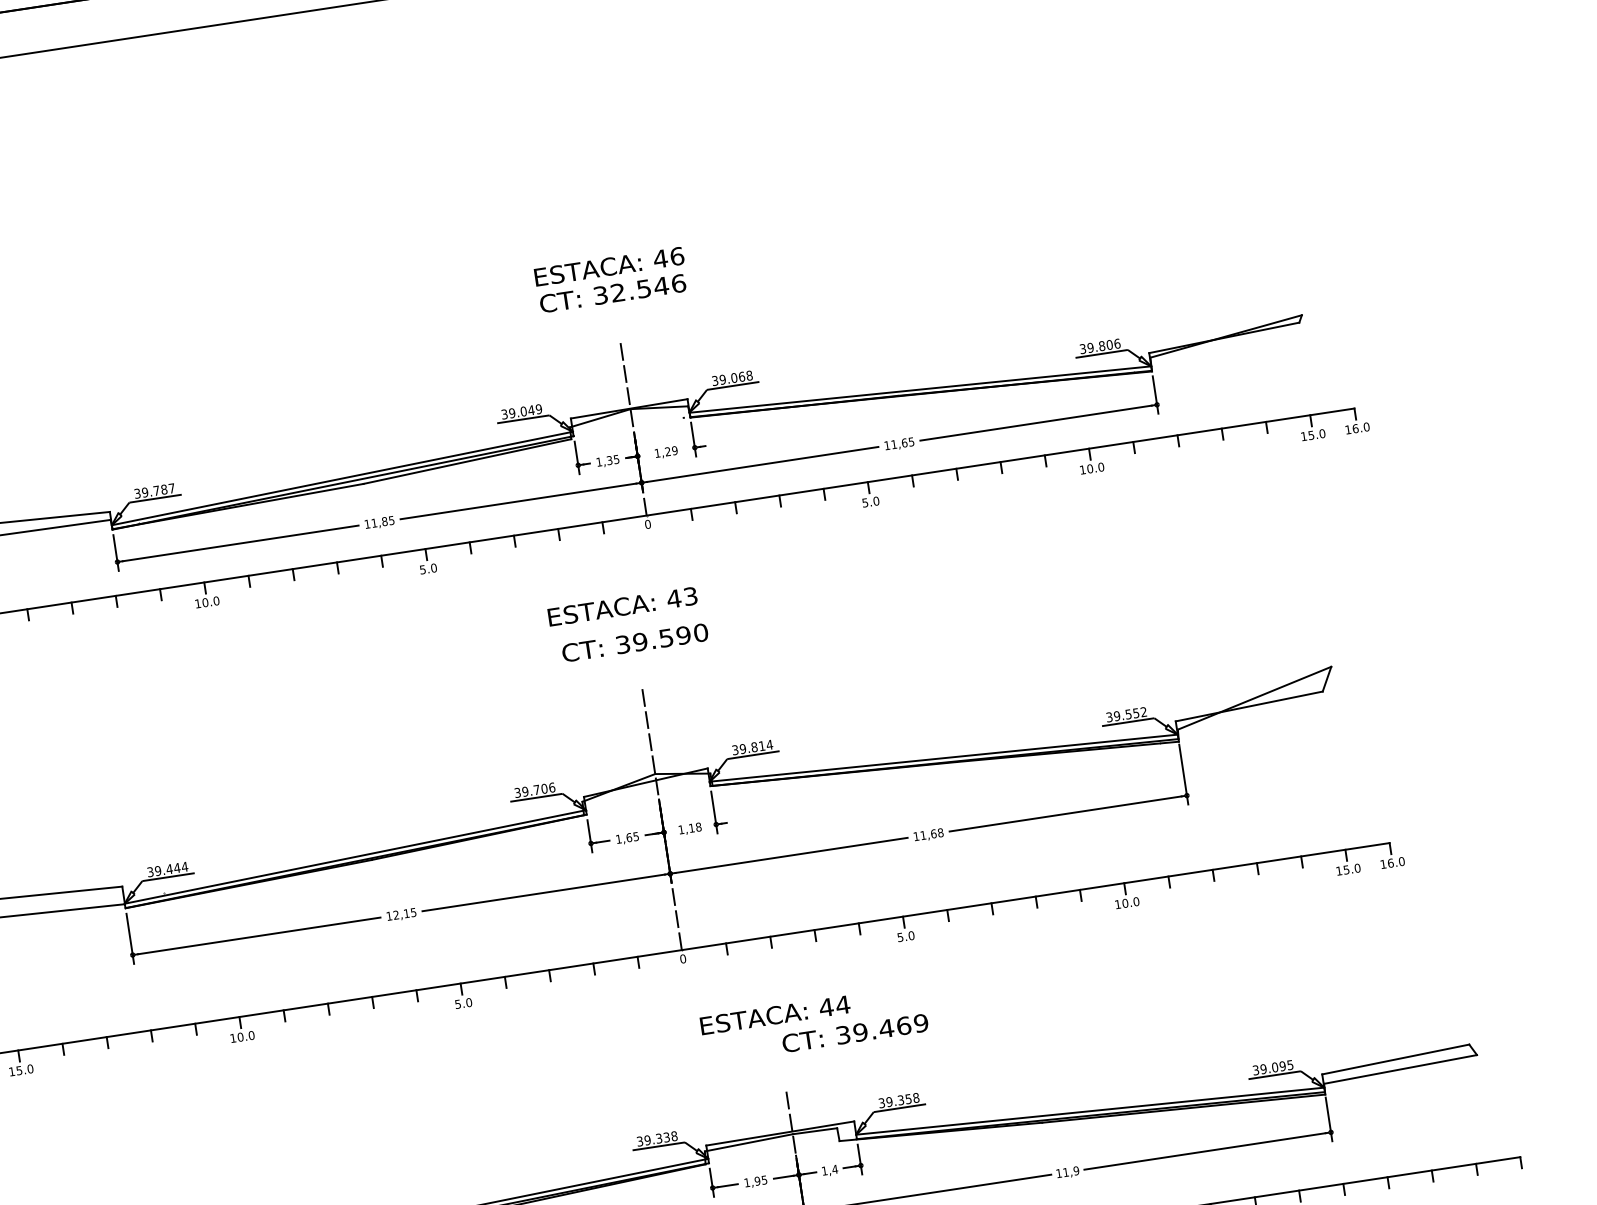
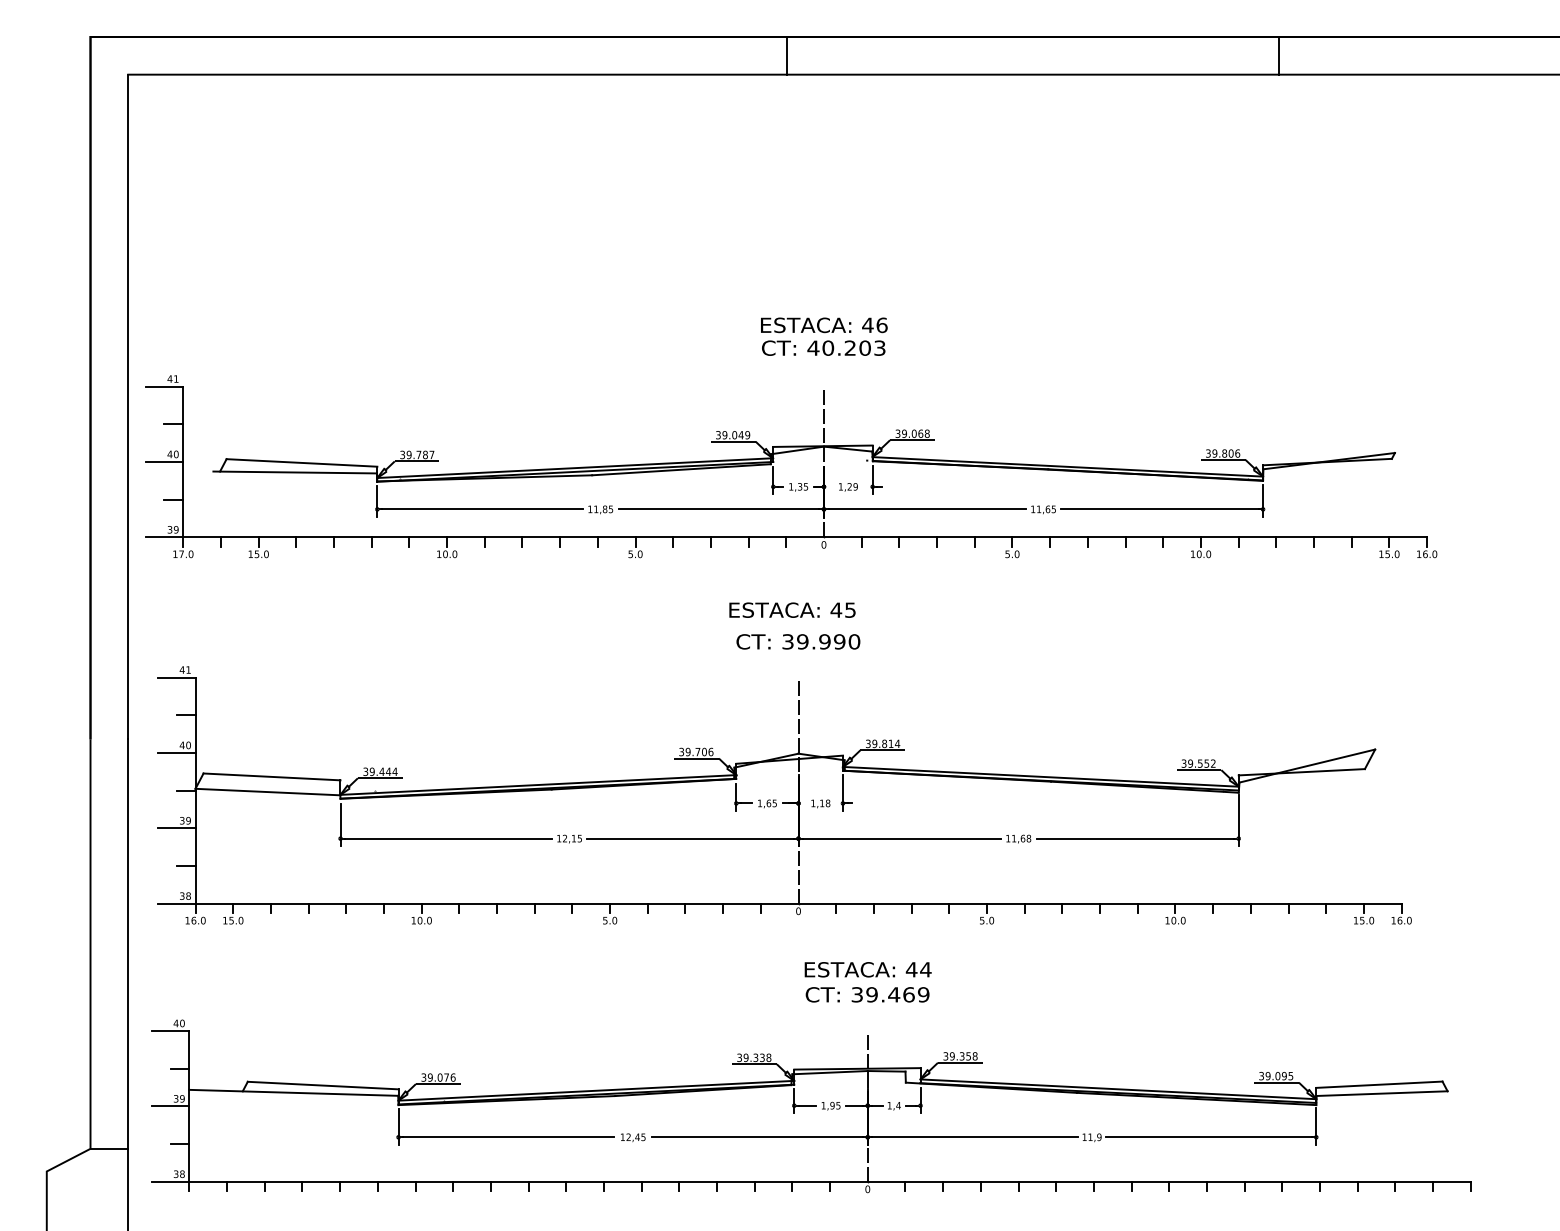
text: (639, 288) -> (846, 347), 32.546 -> 40.203
text: (690, 595) -> (850, 609), 43 -> 45
text: (665, 637) -> (824, 641), 39.590 -> 39.990
text: (855, 1032) -> (867, 994), moved

